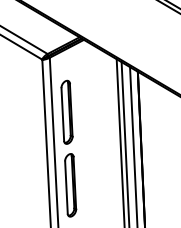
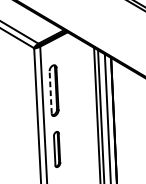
line: (62, 114) -> (50, 92), solid -> dashed
part: (70, 185) -> (56, 149), size x0.7

